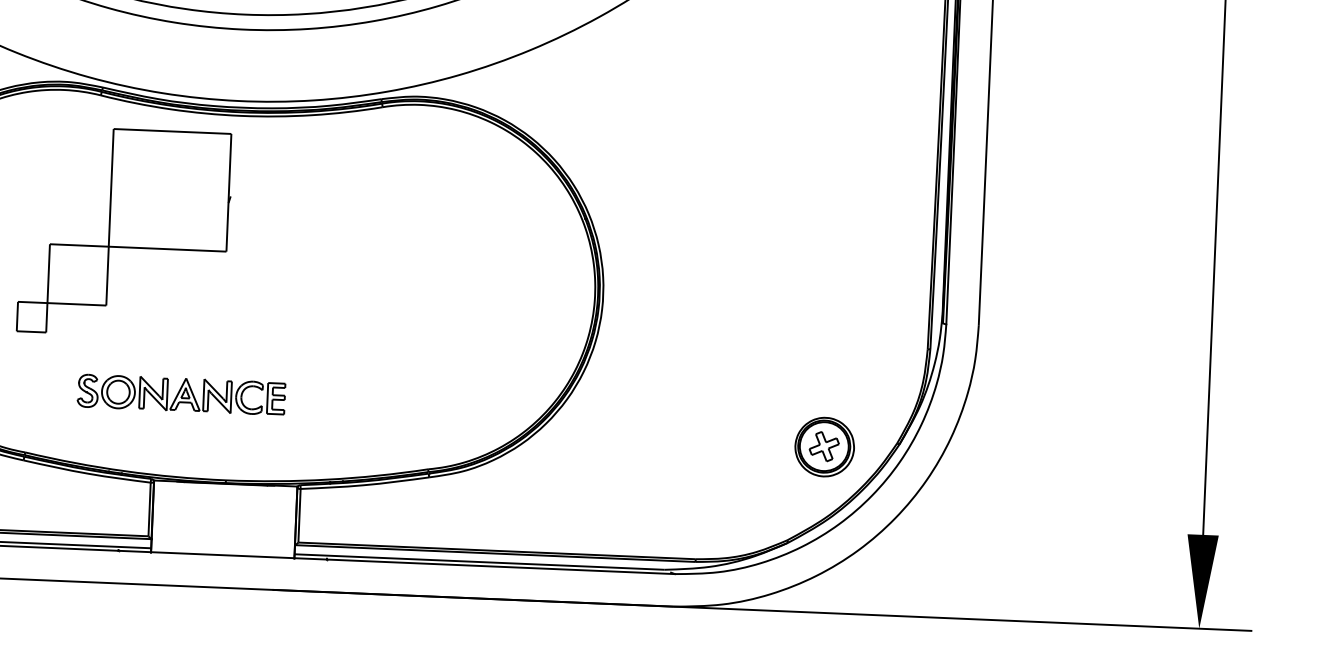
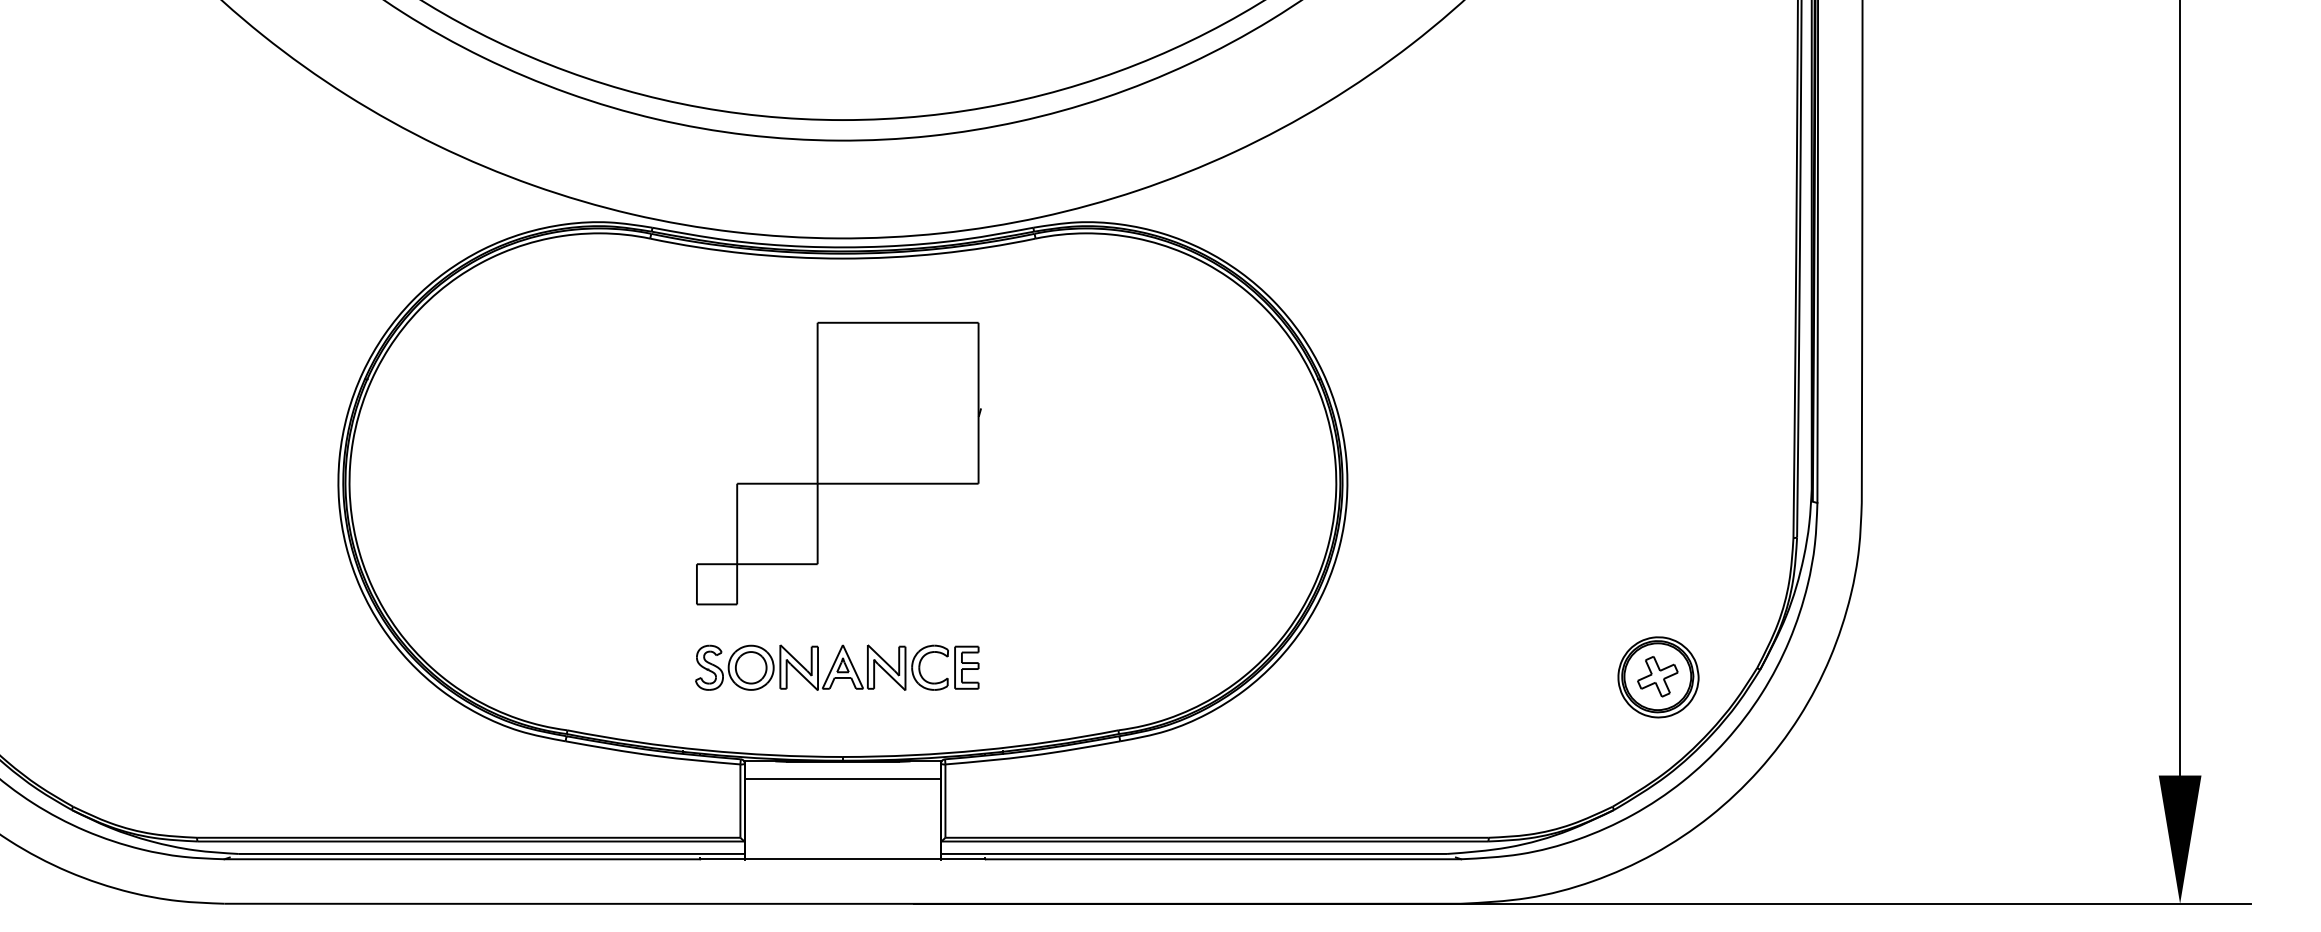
part: (124, 232) -> (838, 463), moved
part: (181, 394) -> (837, 667), moved
line: (224, 496) -> (842, 779), added

